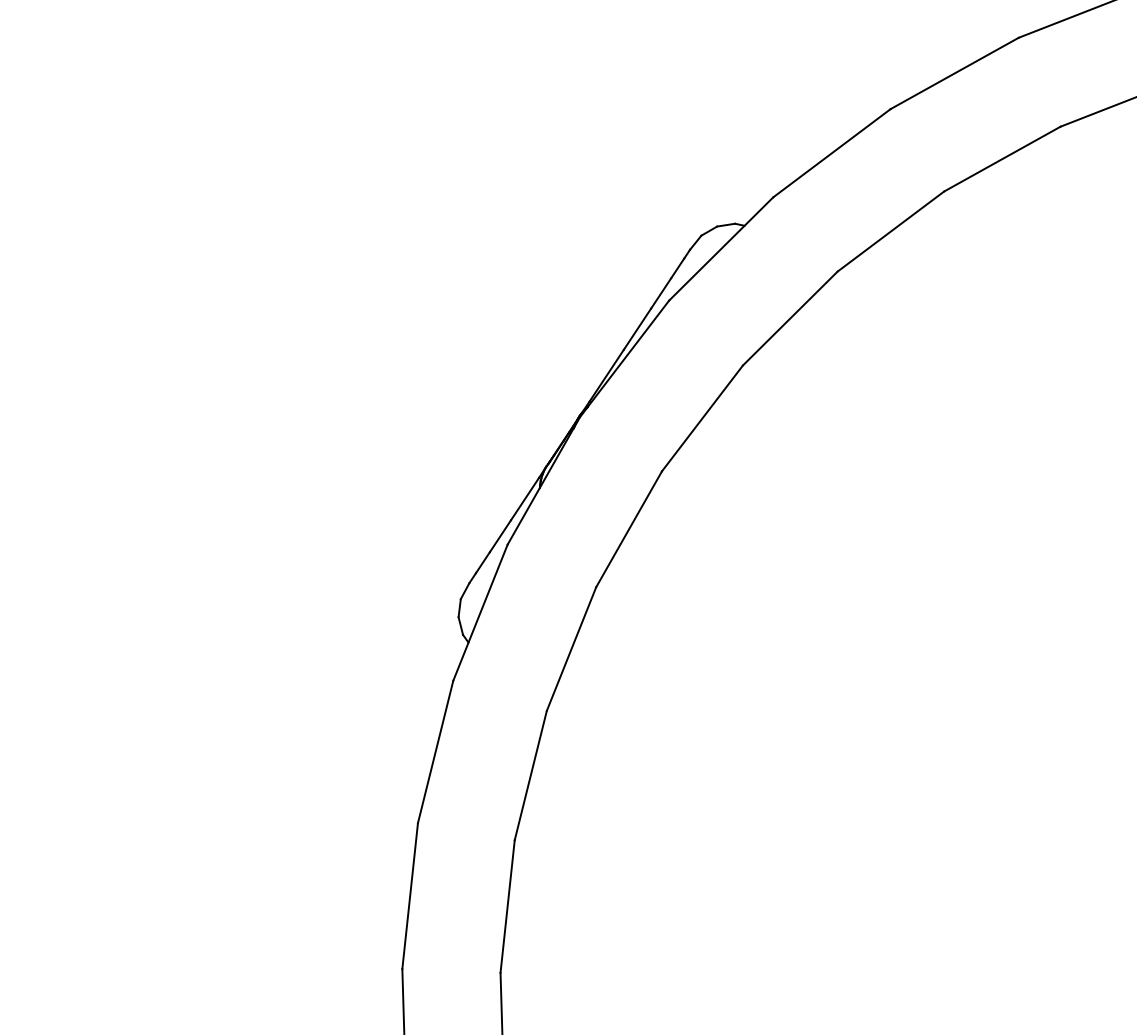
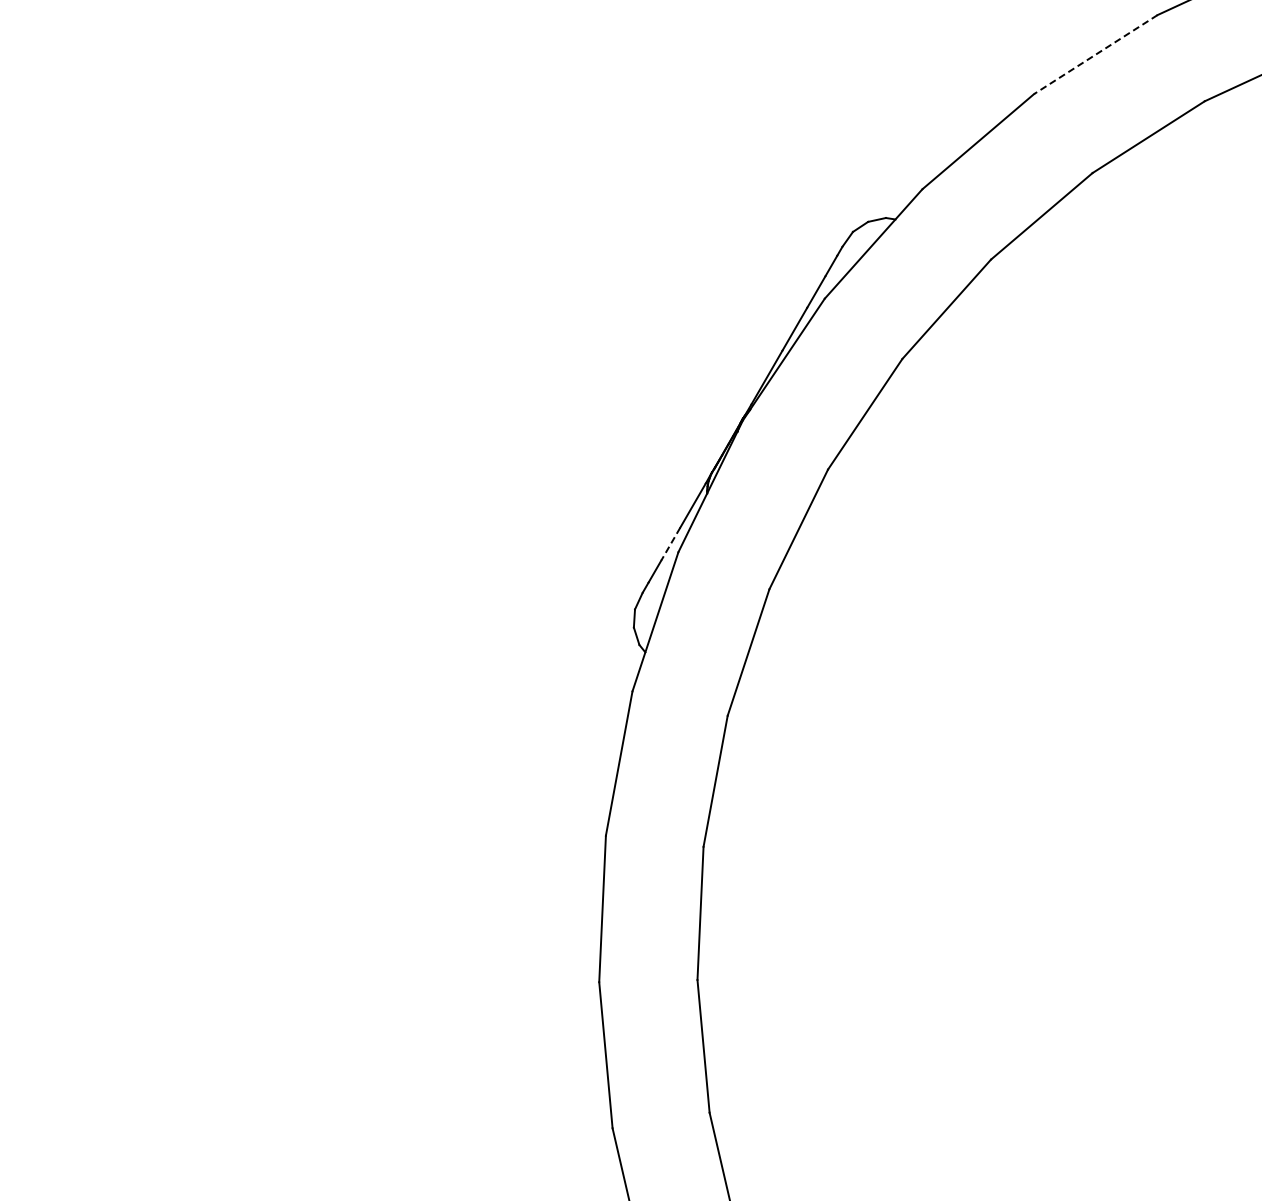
line: (954, 73) -> (1095, 54), solid -> dashed
line: (500, 536) -> (670, 544), solid -> dashed

